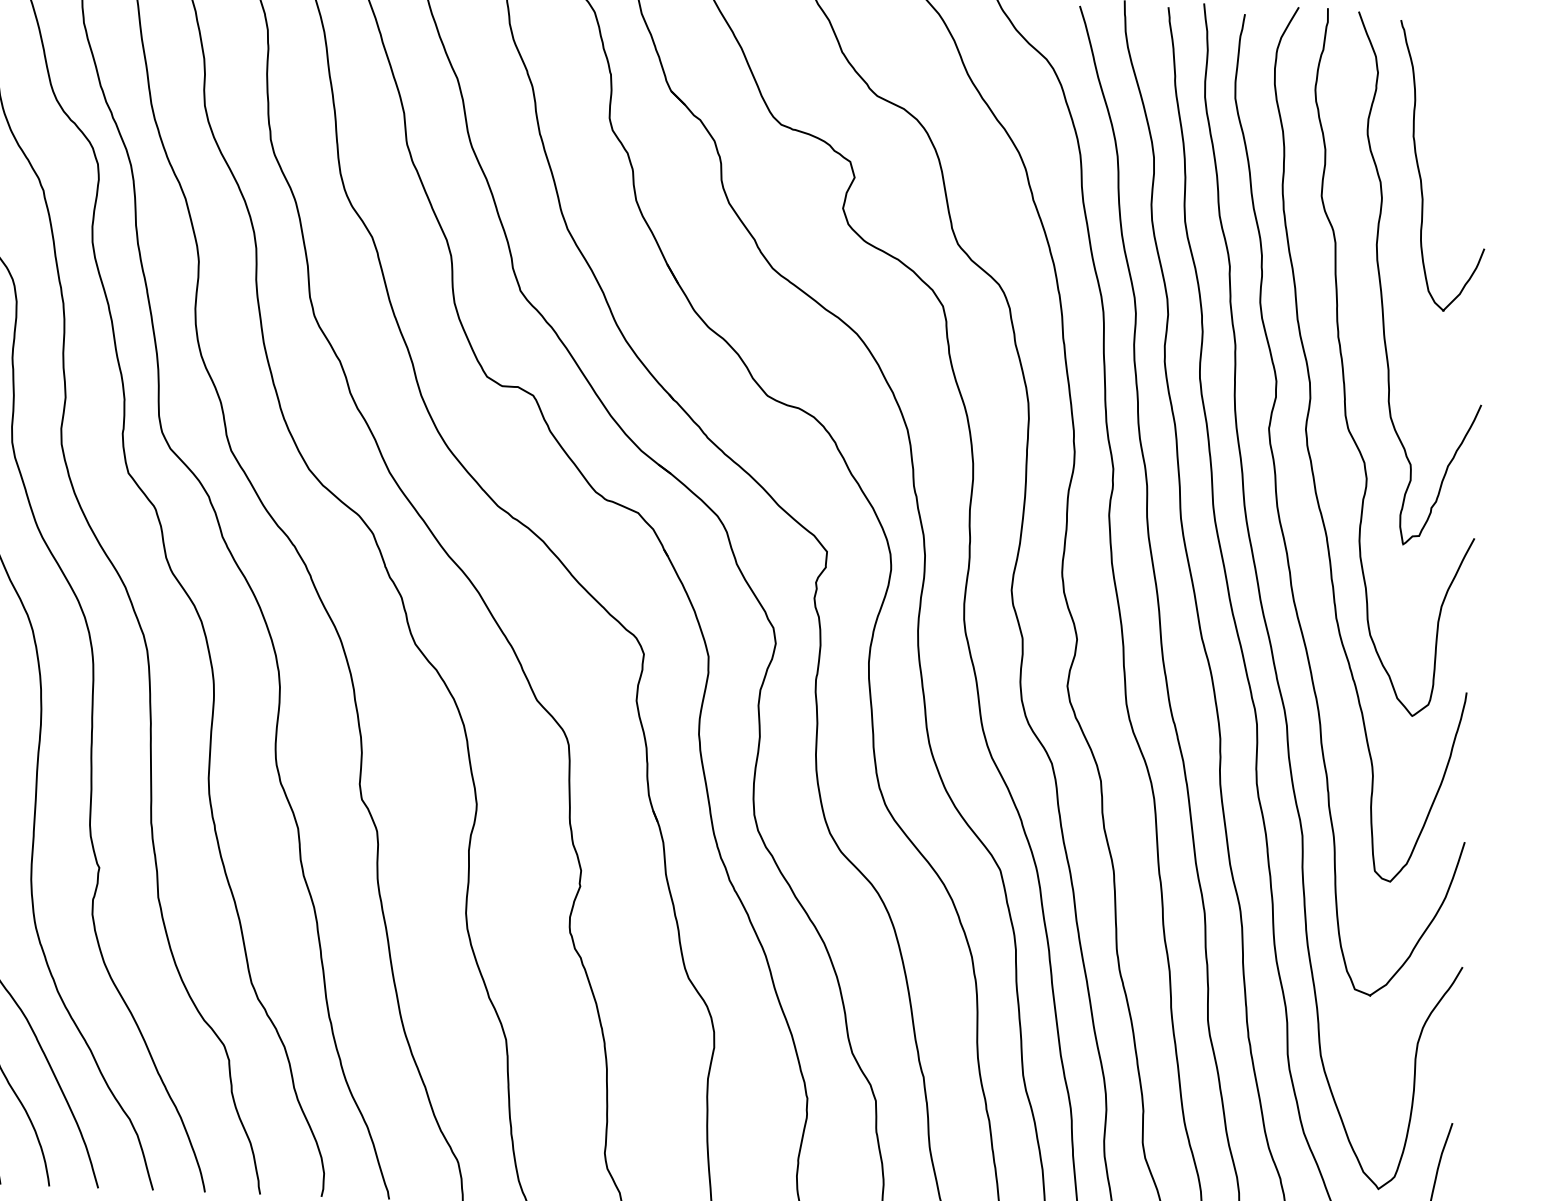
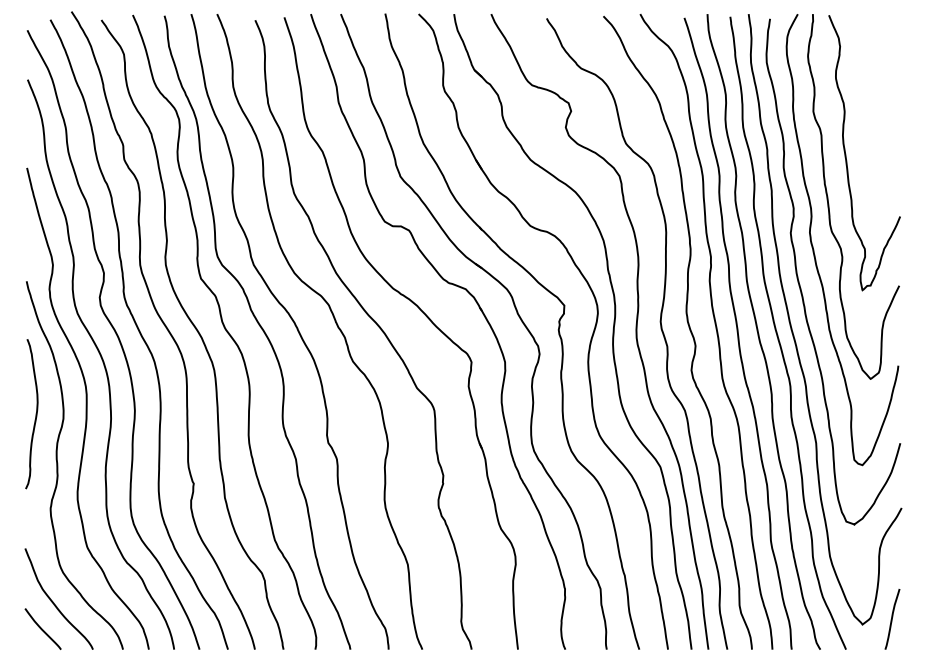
curve: (1421, 170) -> (864, 96), removed

